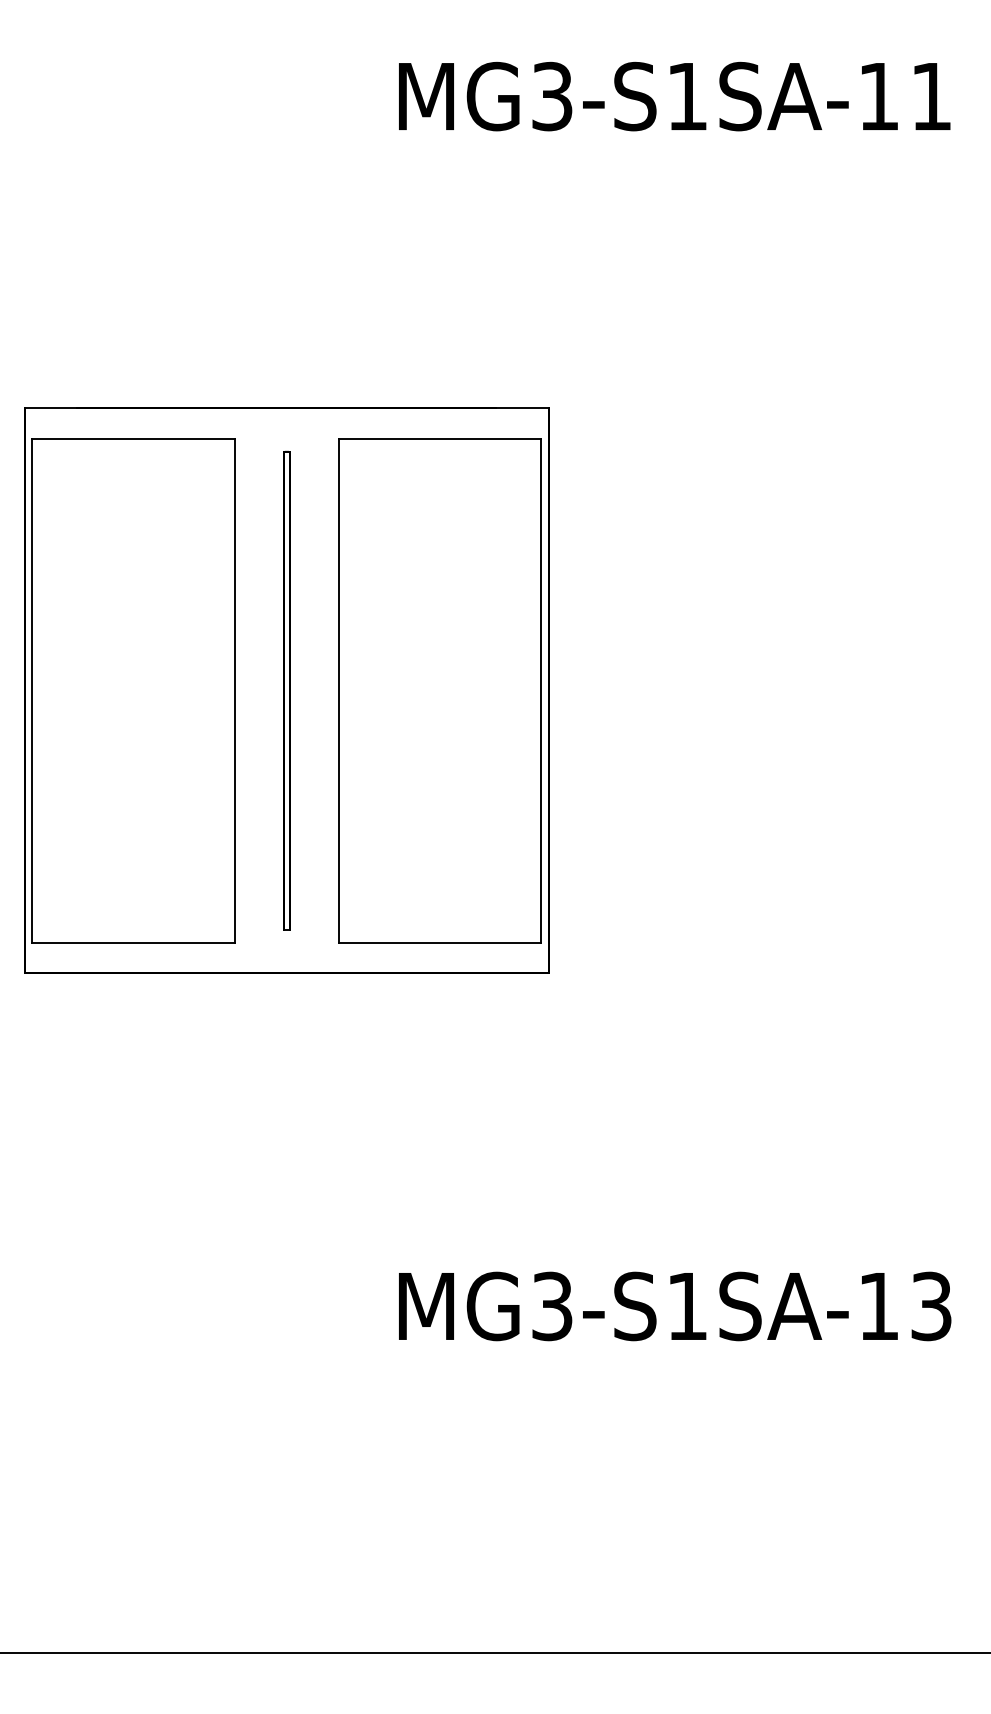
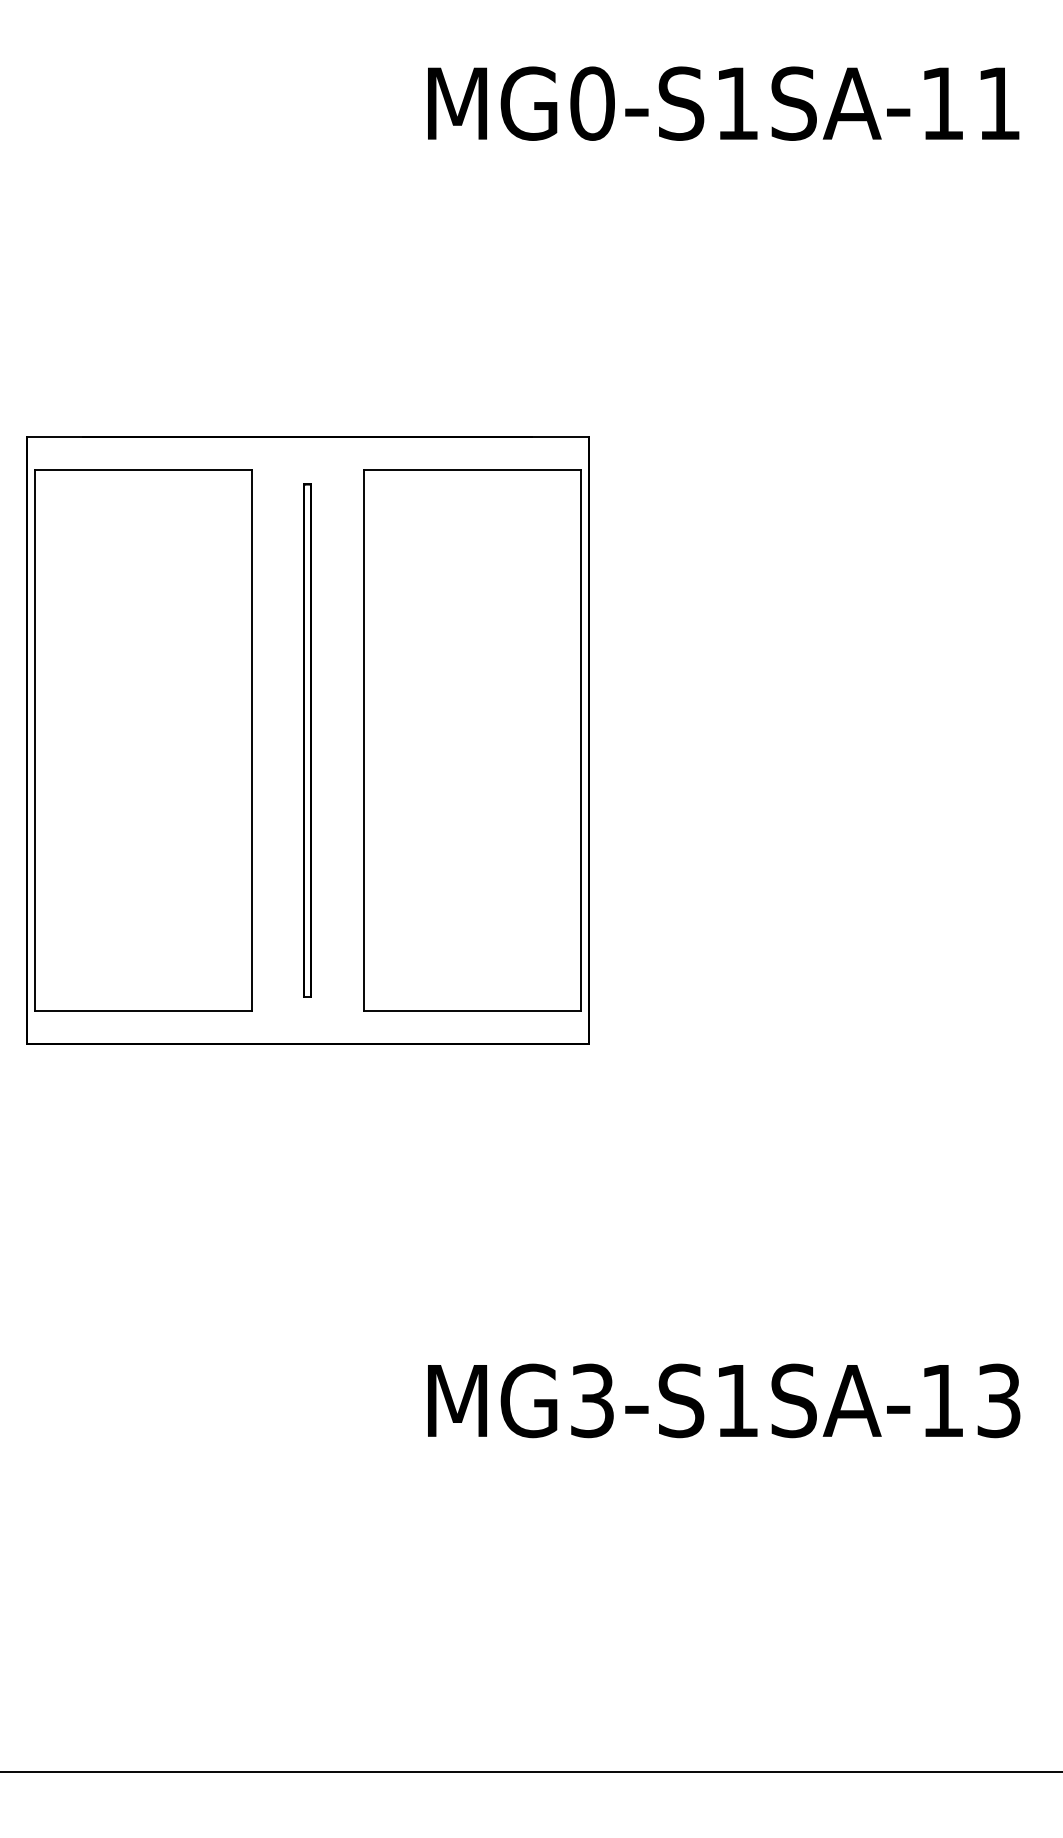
text: (552, 96) -> (592, 103), MG3-S1SA-11 -> MG0-S1SA-11

